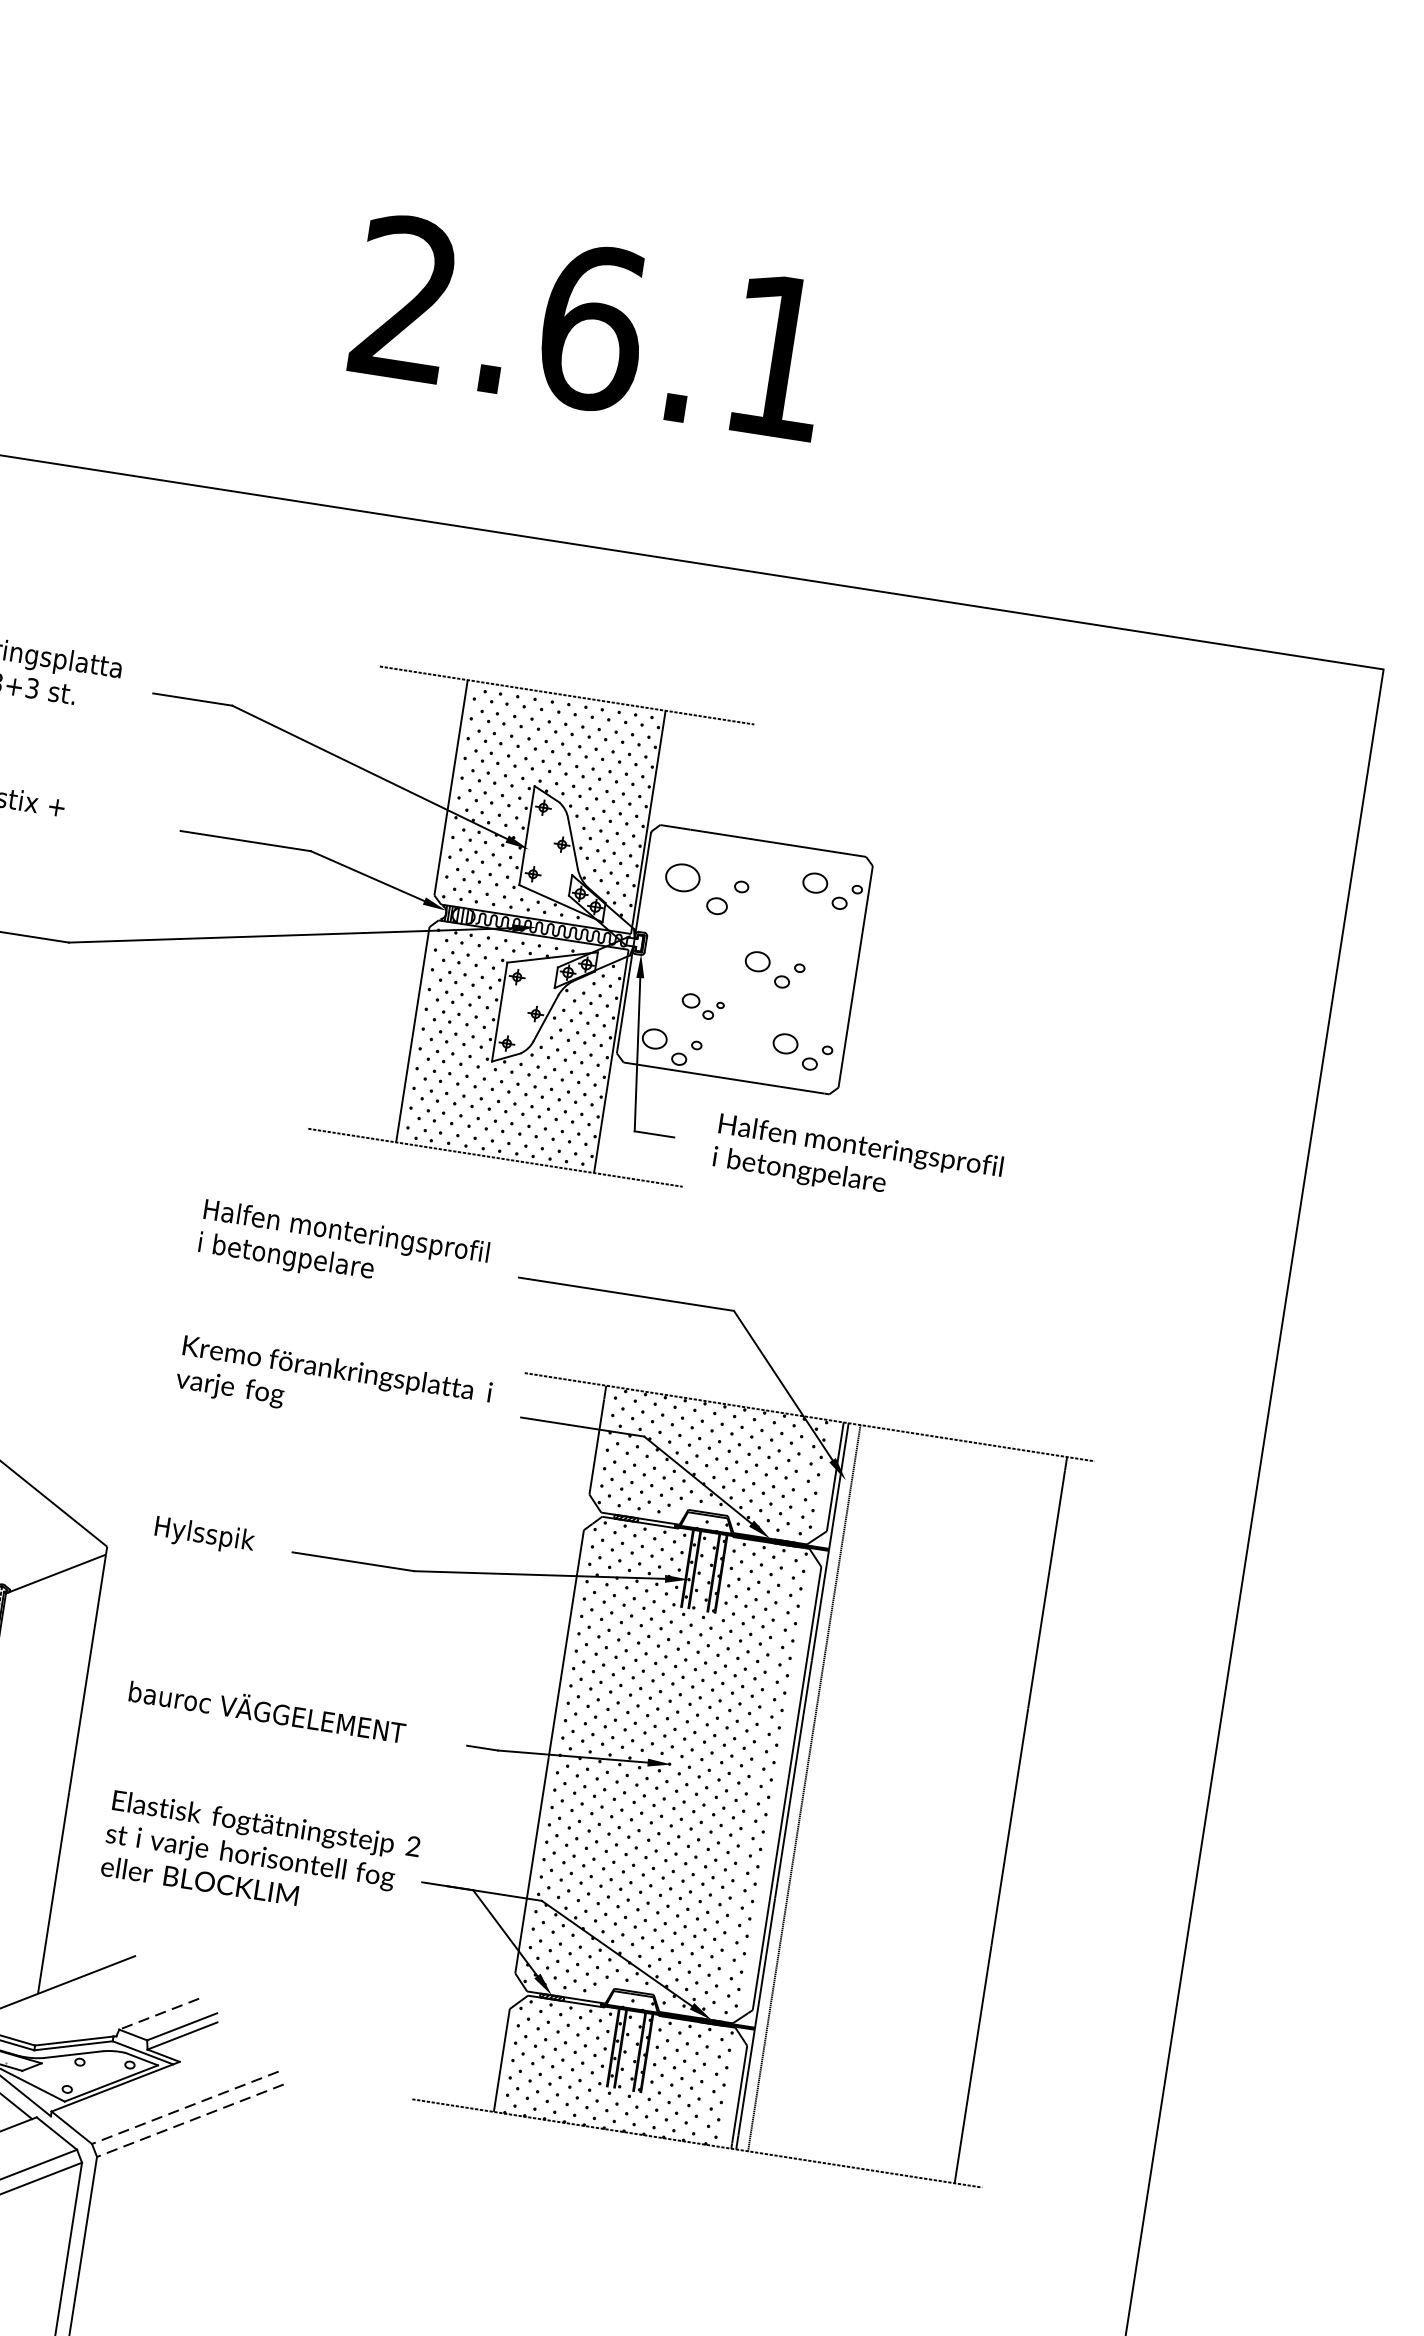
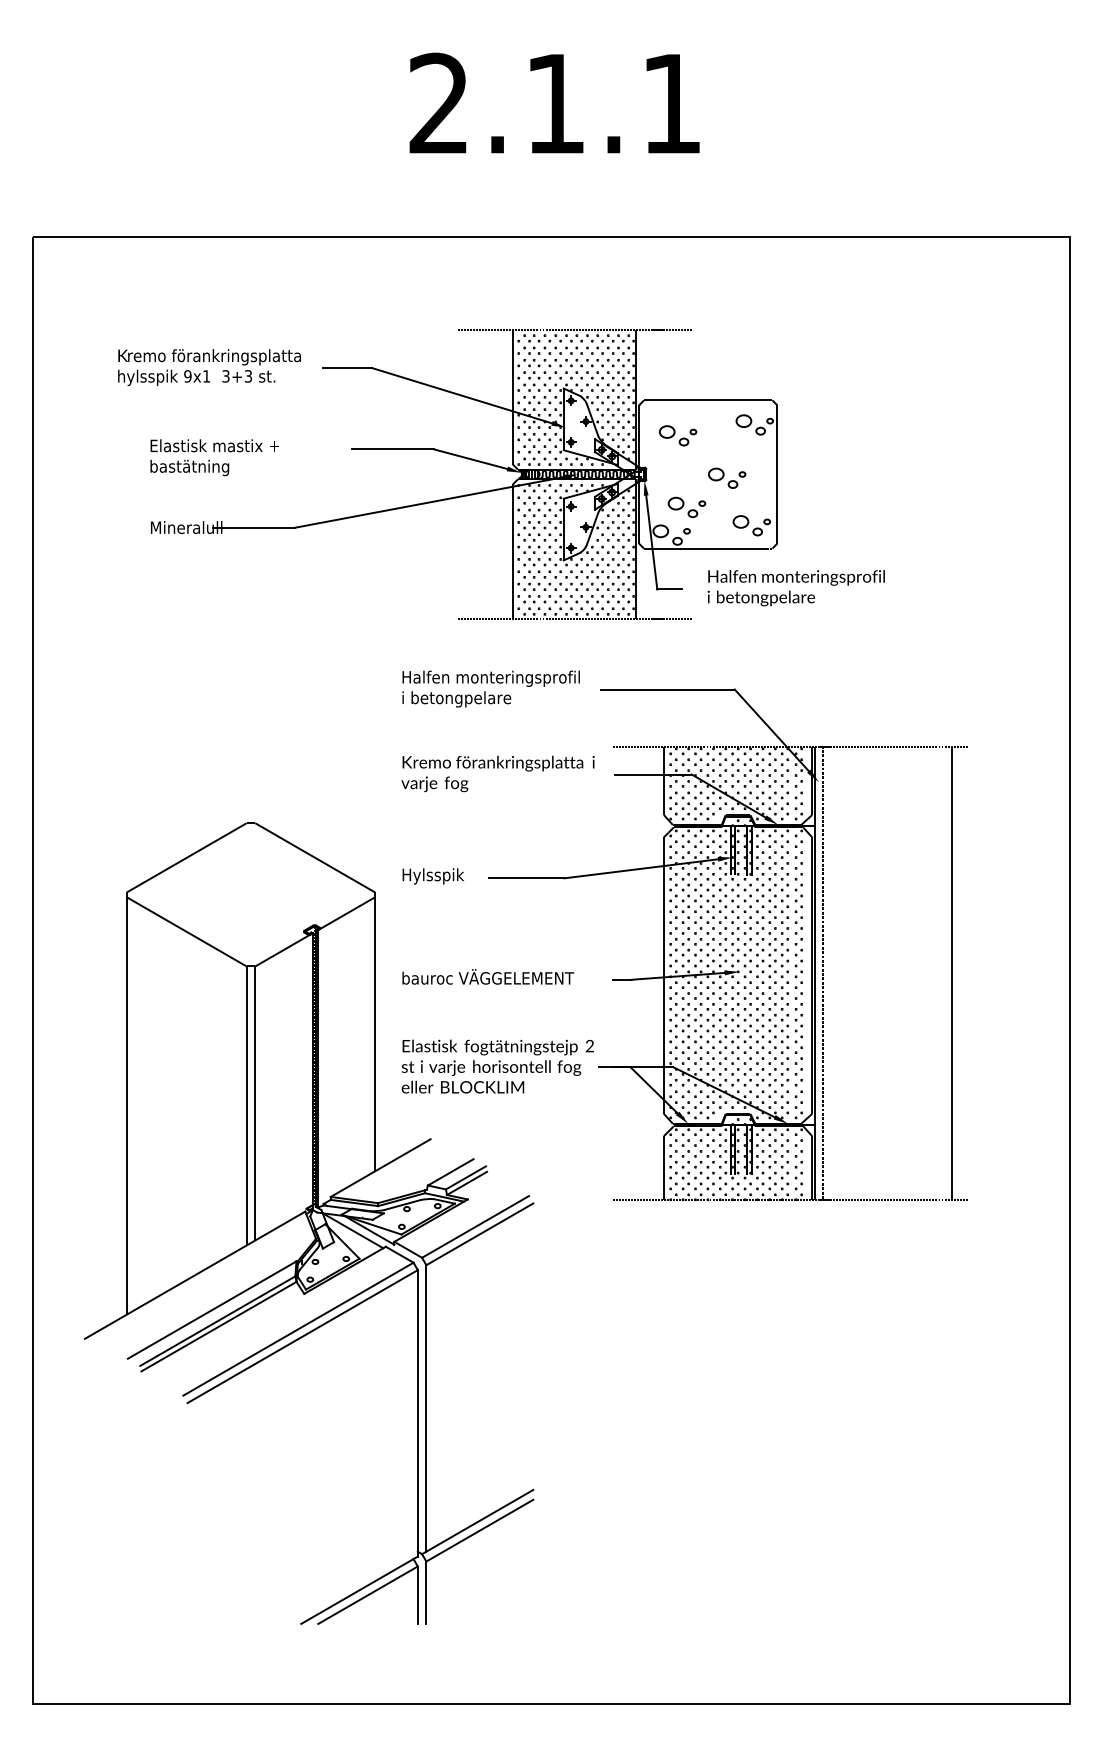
text: (592, 327) -> (555, 103), 2.6.1 -> 2.1.1
part: (706, 889) -> (678, 435), size x0.71
part: (702, 1005) -> (686, 506), size x1.43
line: (158, 2014) -> (450, 1172), dashed -> solid
line: (185, 2107) -> (475, 1226), dashed -> solid
line: (189, 2120) -> (479, 1234), dashed -> solid

